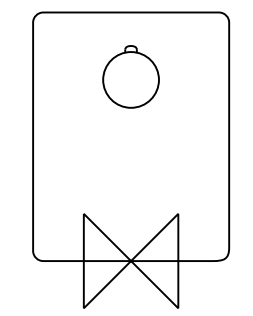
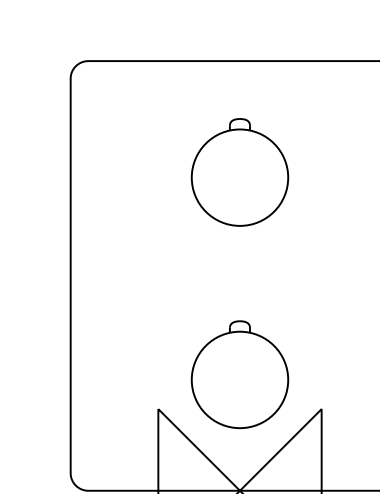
part: (130, 193) -> (239, 373), added

